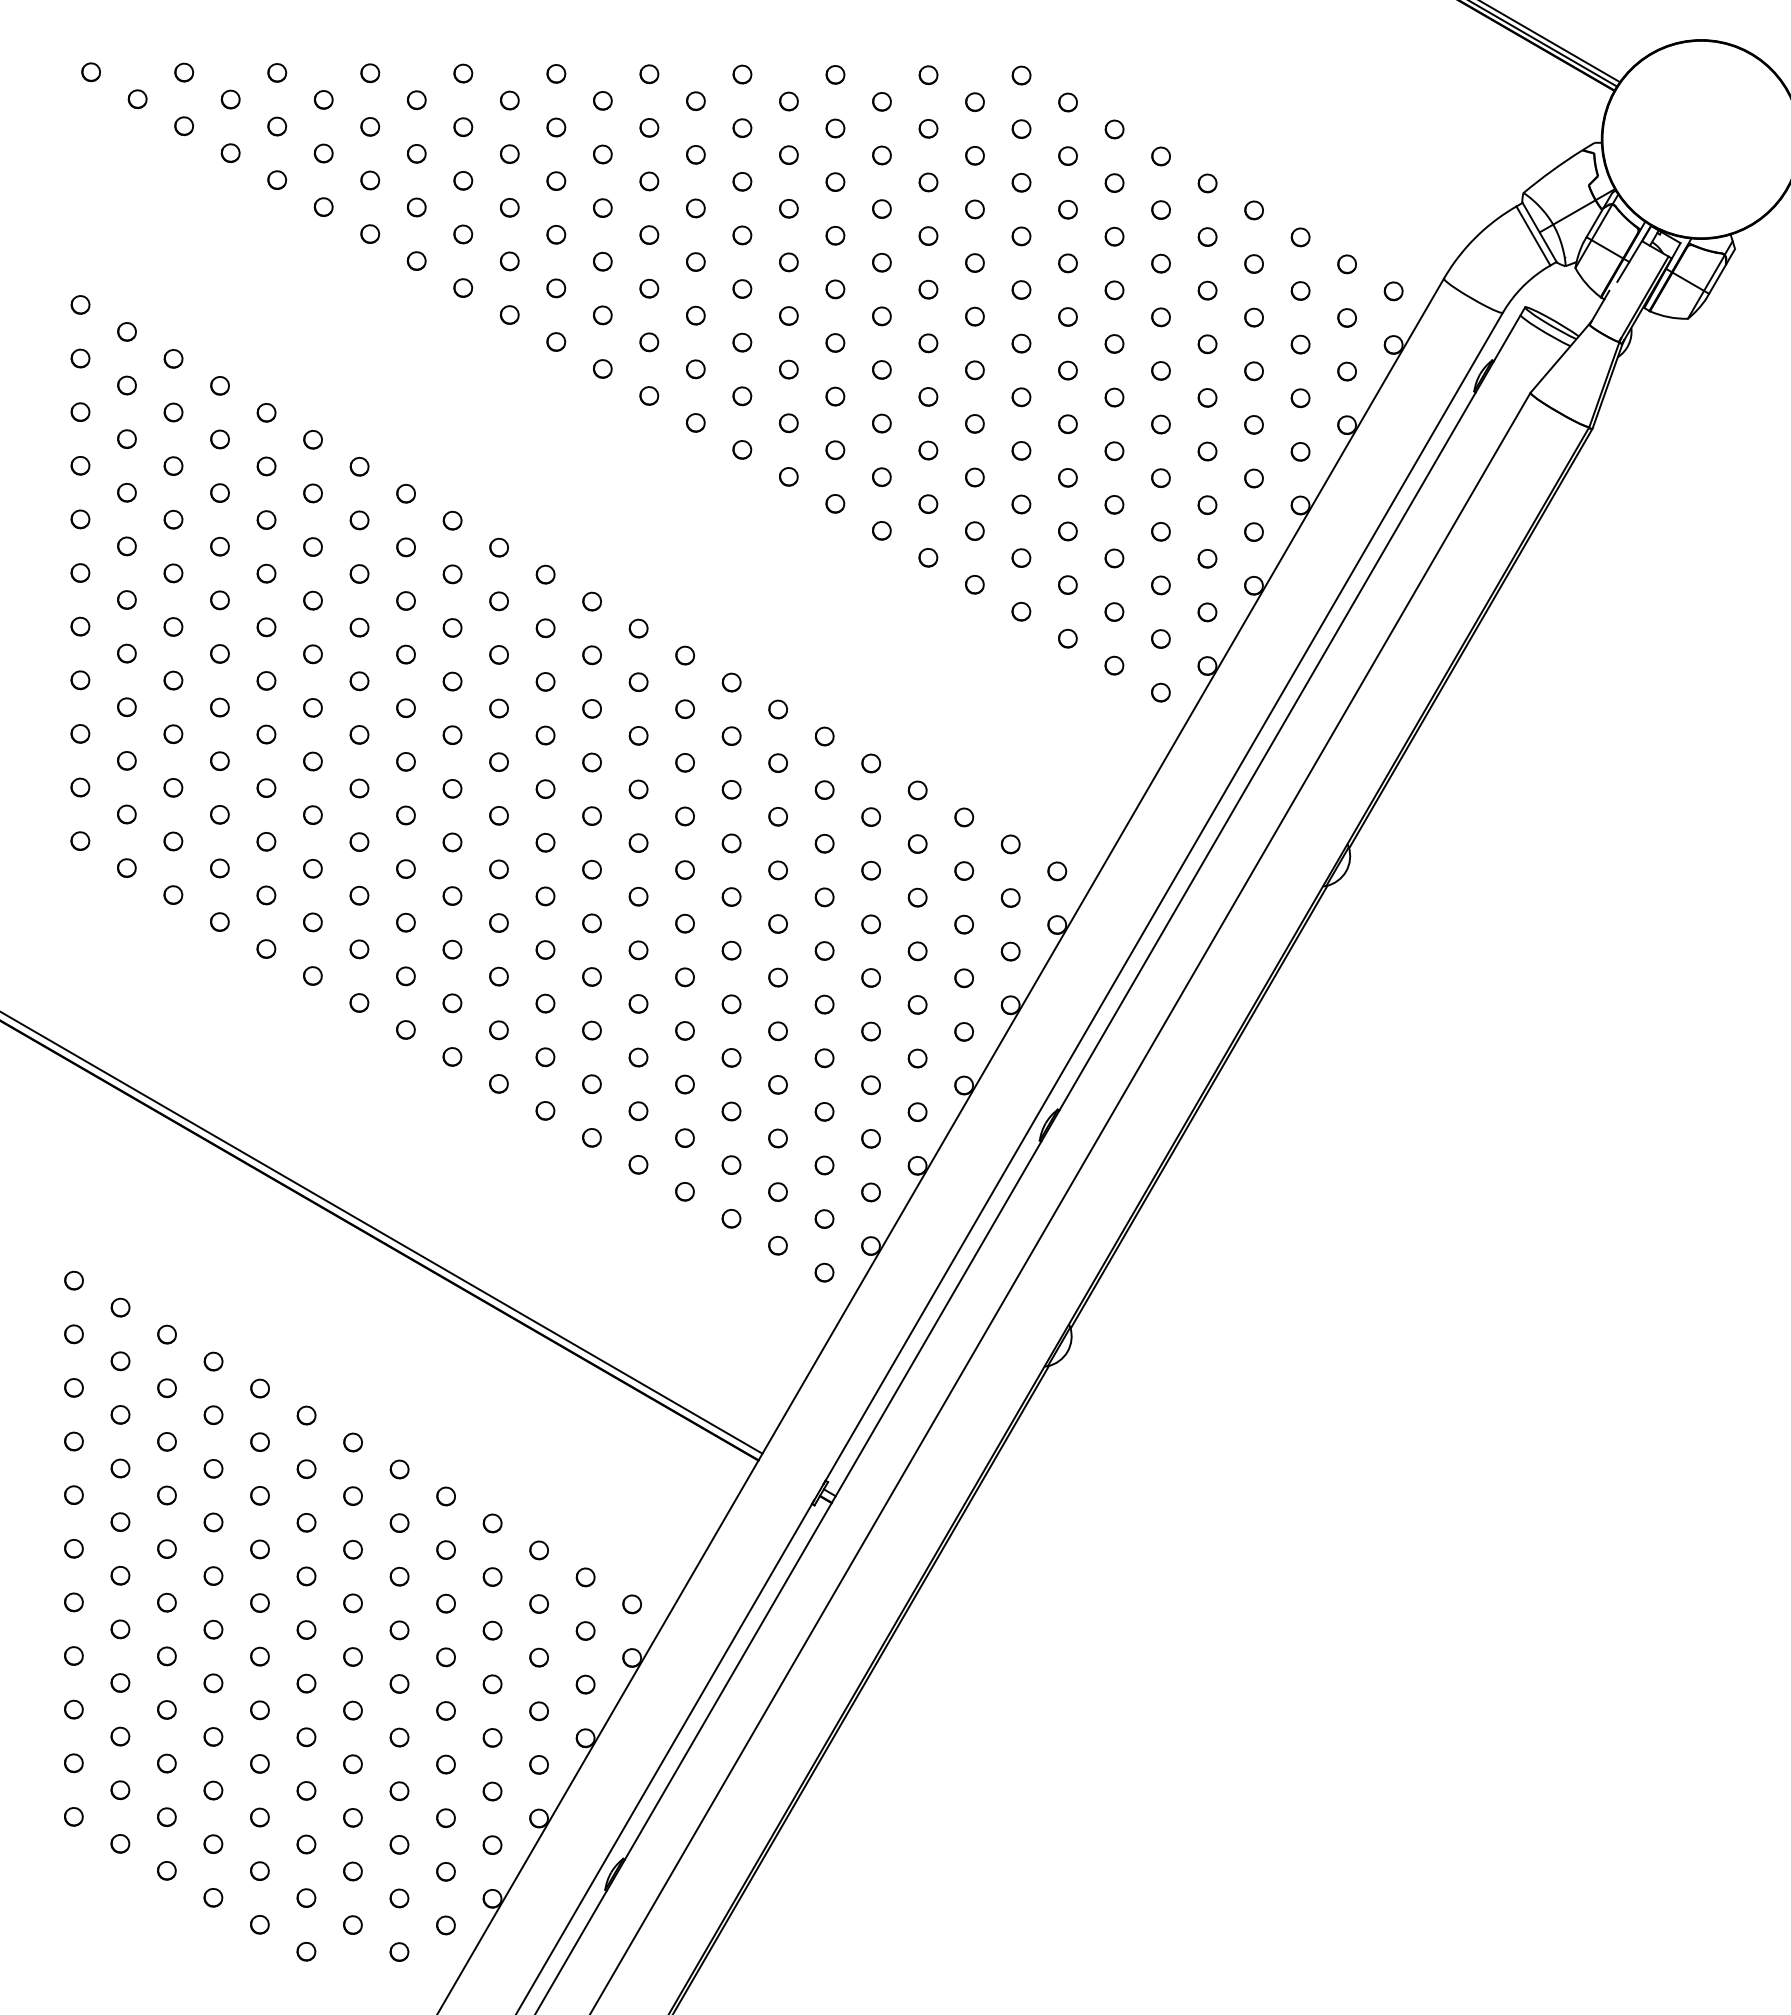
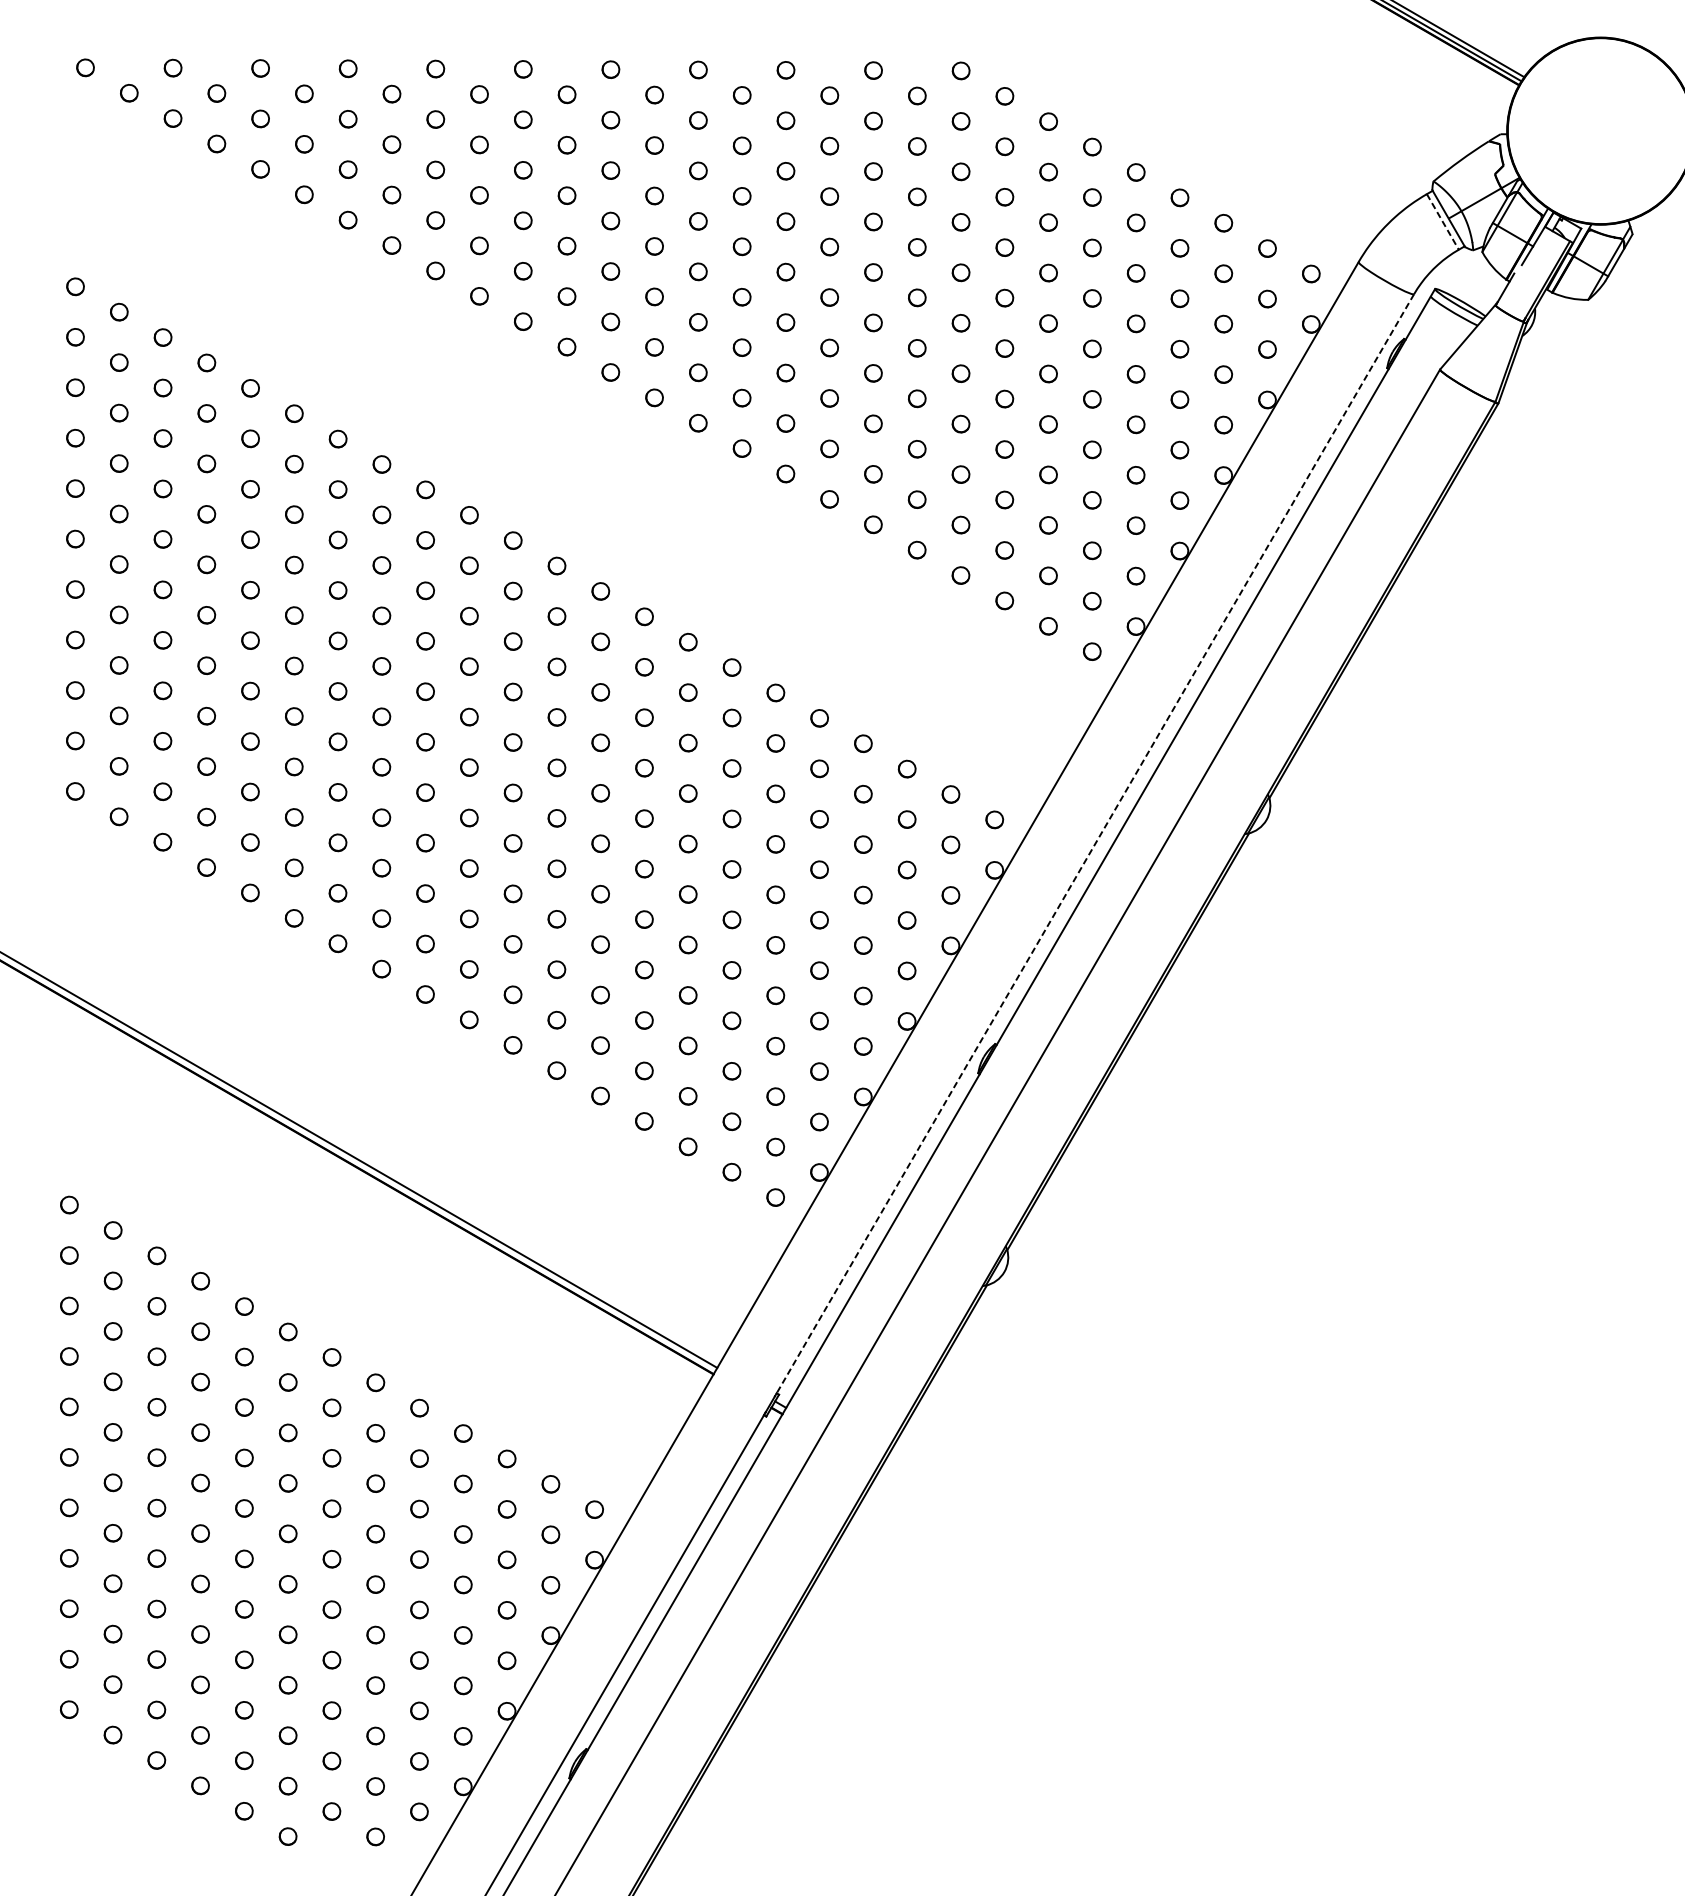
line: (1533, 236) -> (1442, 222), solid -> dashed
line: (1163, 898) -> (1094, 845), solid -> dashed

